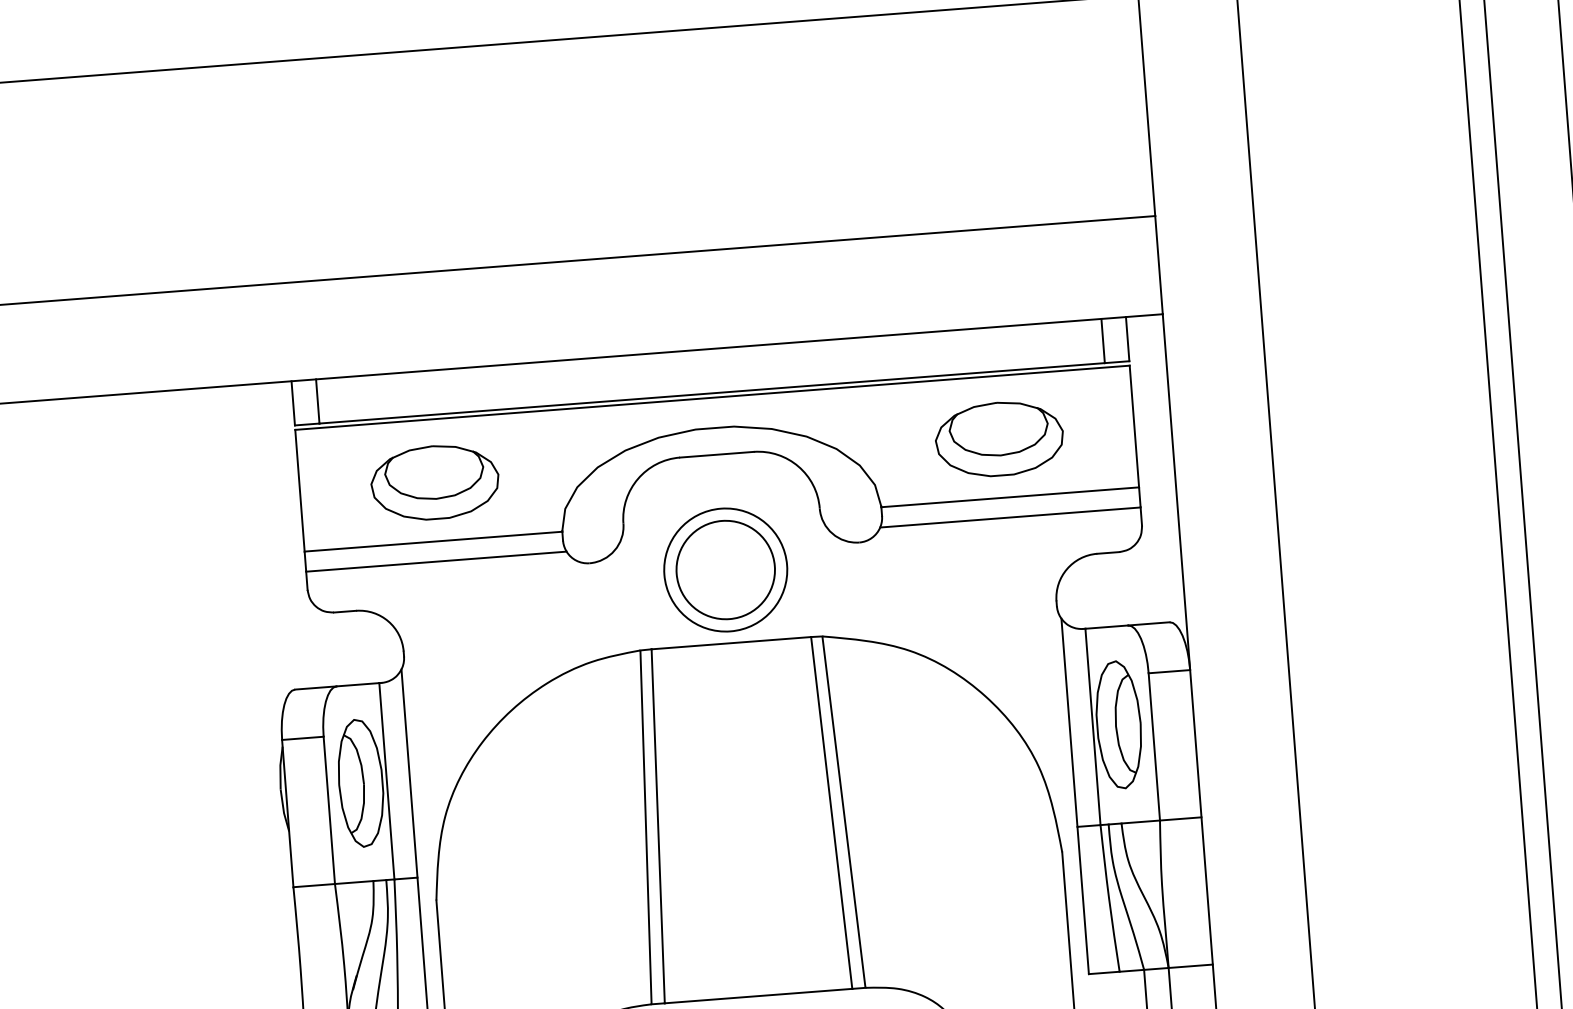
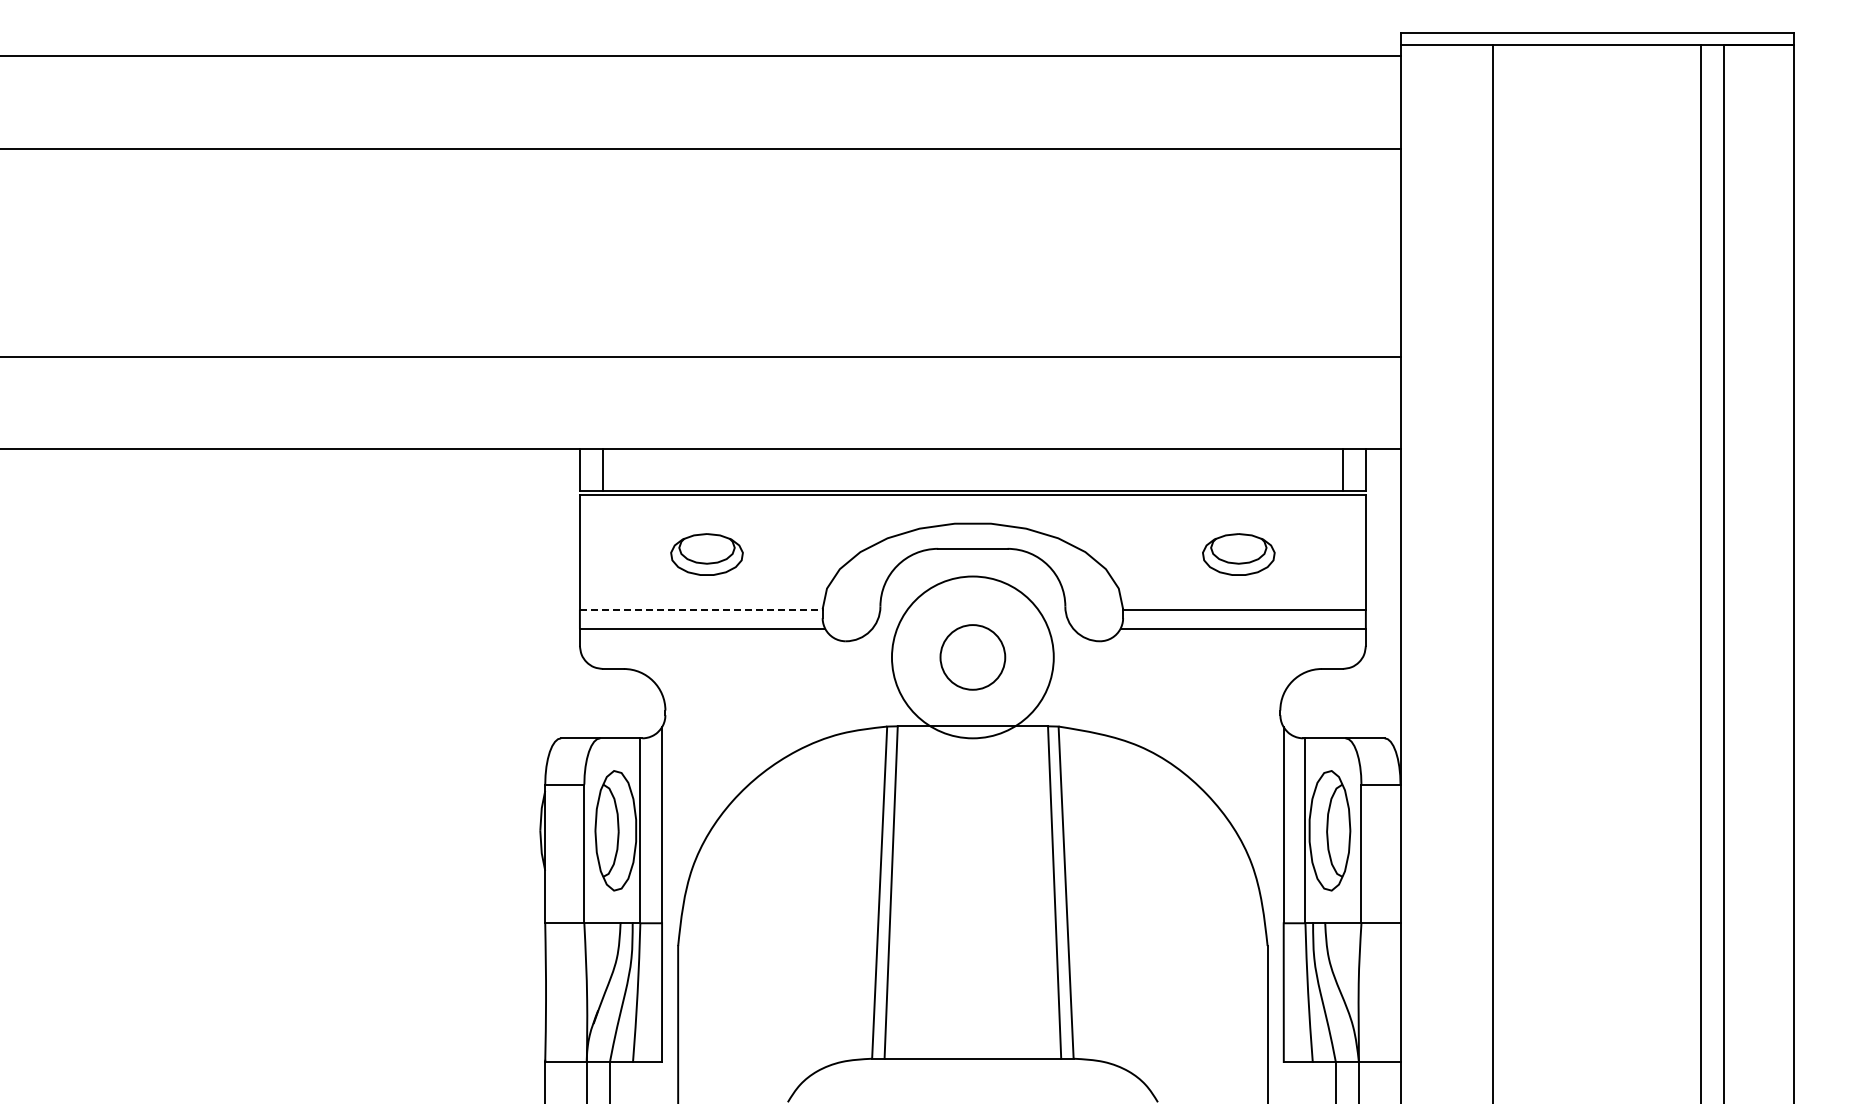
part: (999, 439) -> (1238, 554), size x0.6
part: (434, 482) -> (706, 554), size x0.6
line: (433, 541) -> (701, 609), solid -> dashed
circle: (725, 570) -> (972, 657), size x0.7
circle: (725, 570) -> (972, 657), size x1.4

